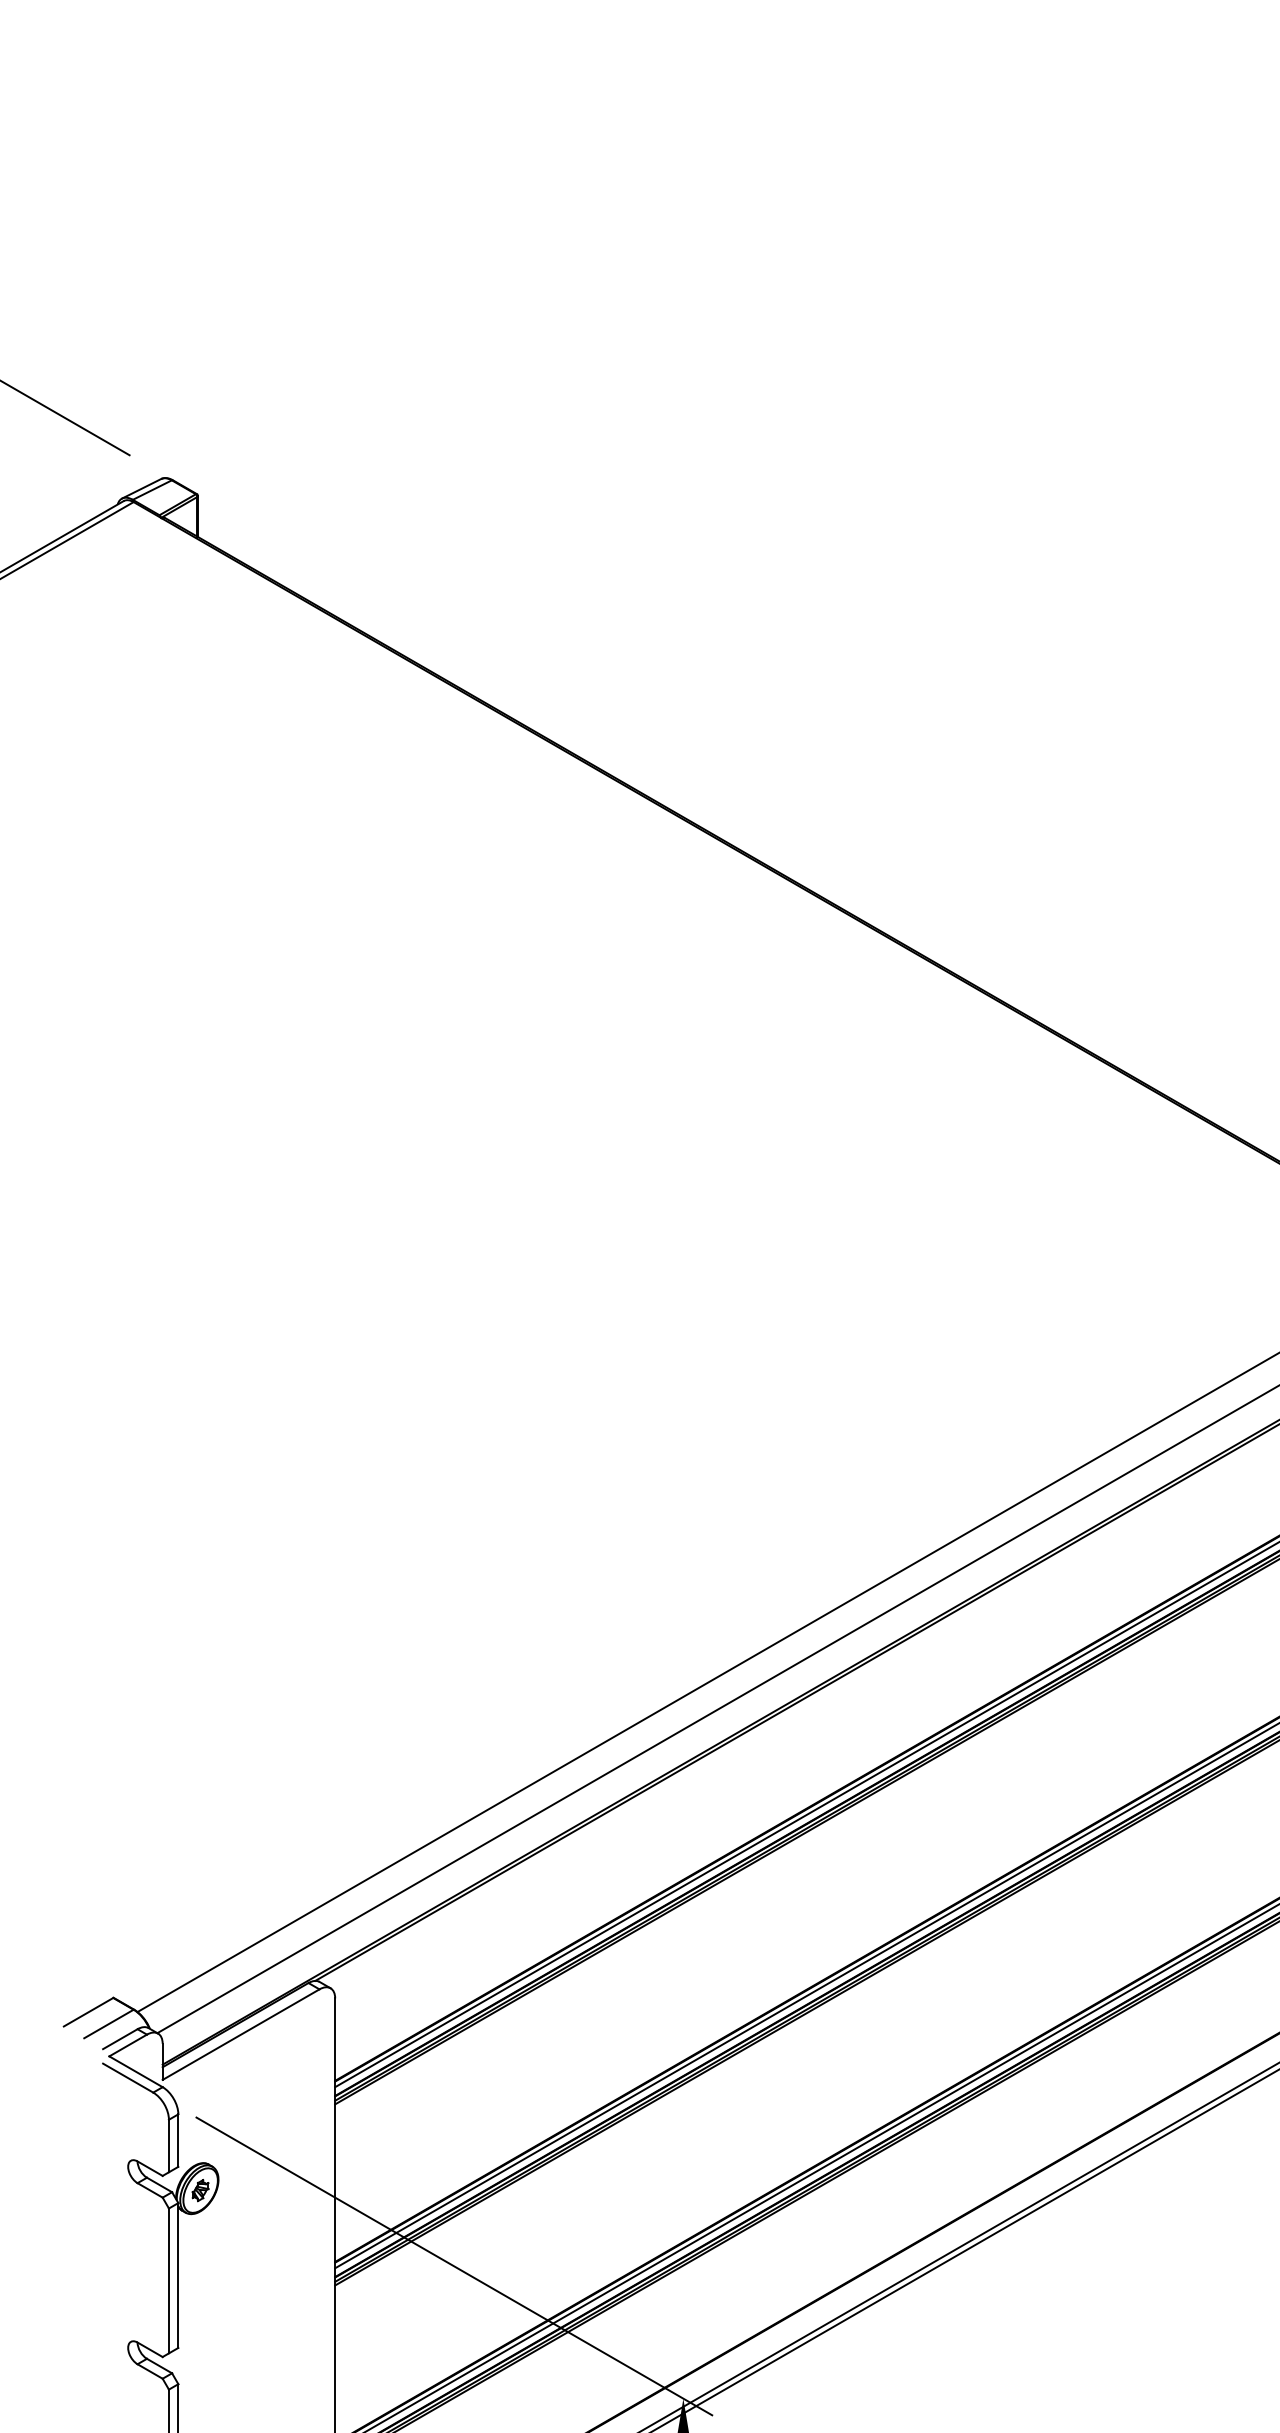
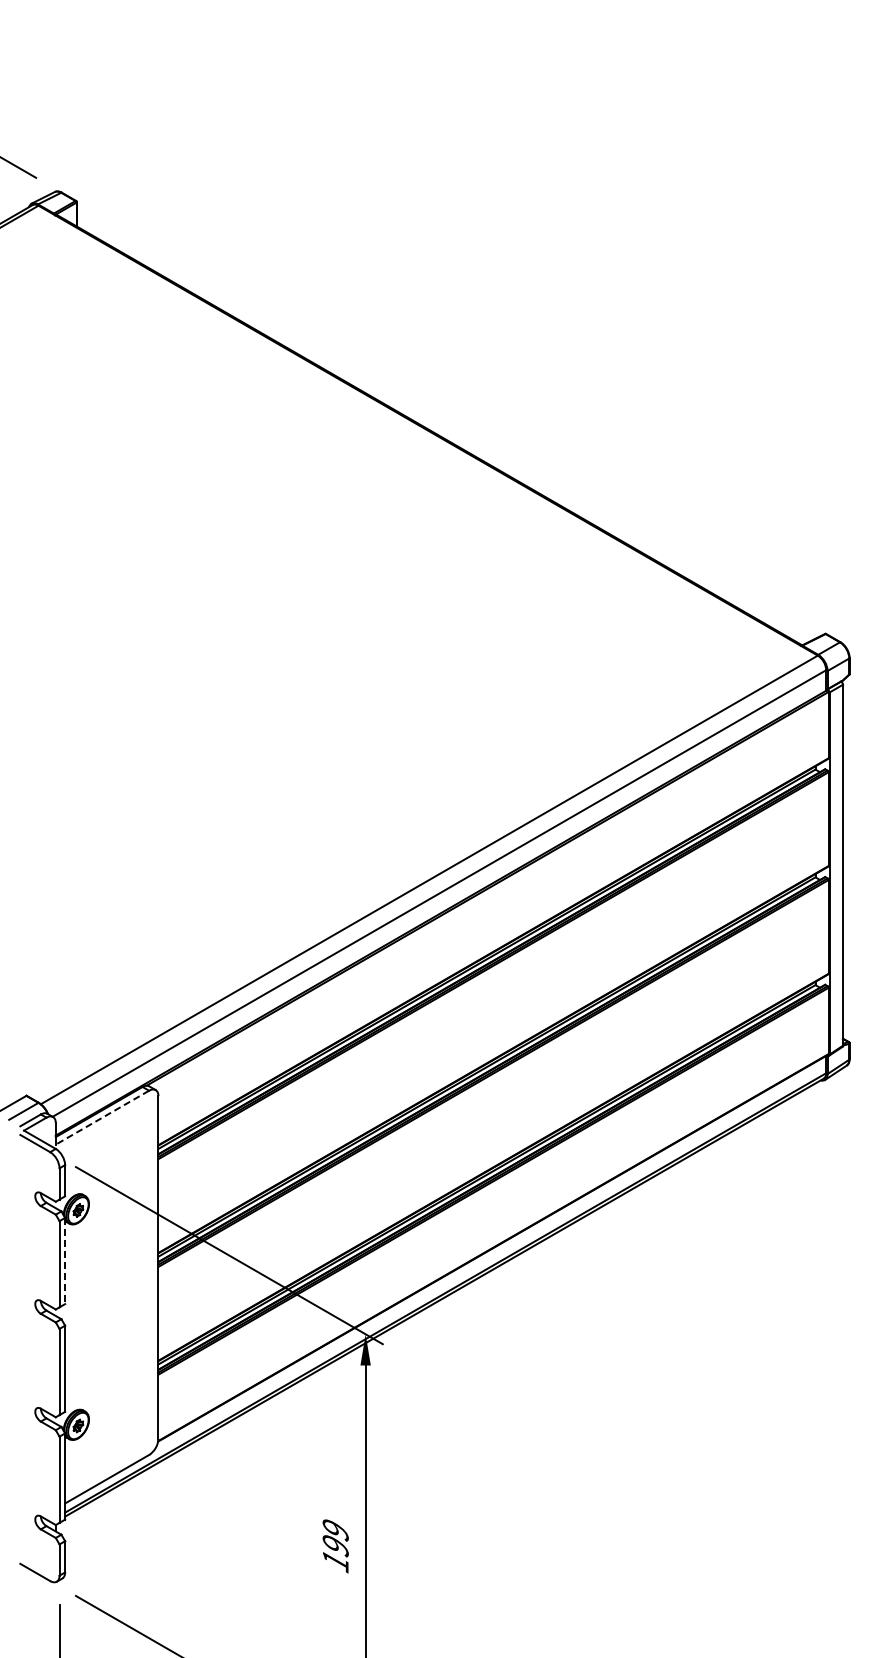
line: (241, 2034) -> (102, 1117), solid -> dashed
line: (178, 2276) -> (65, 1261), solid -> dashed

